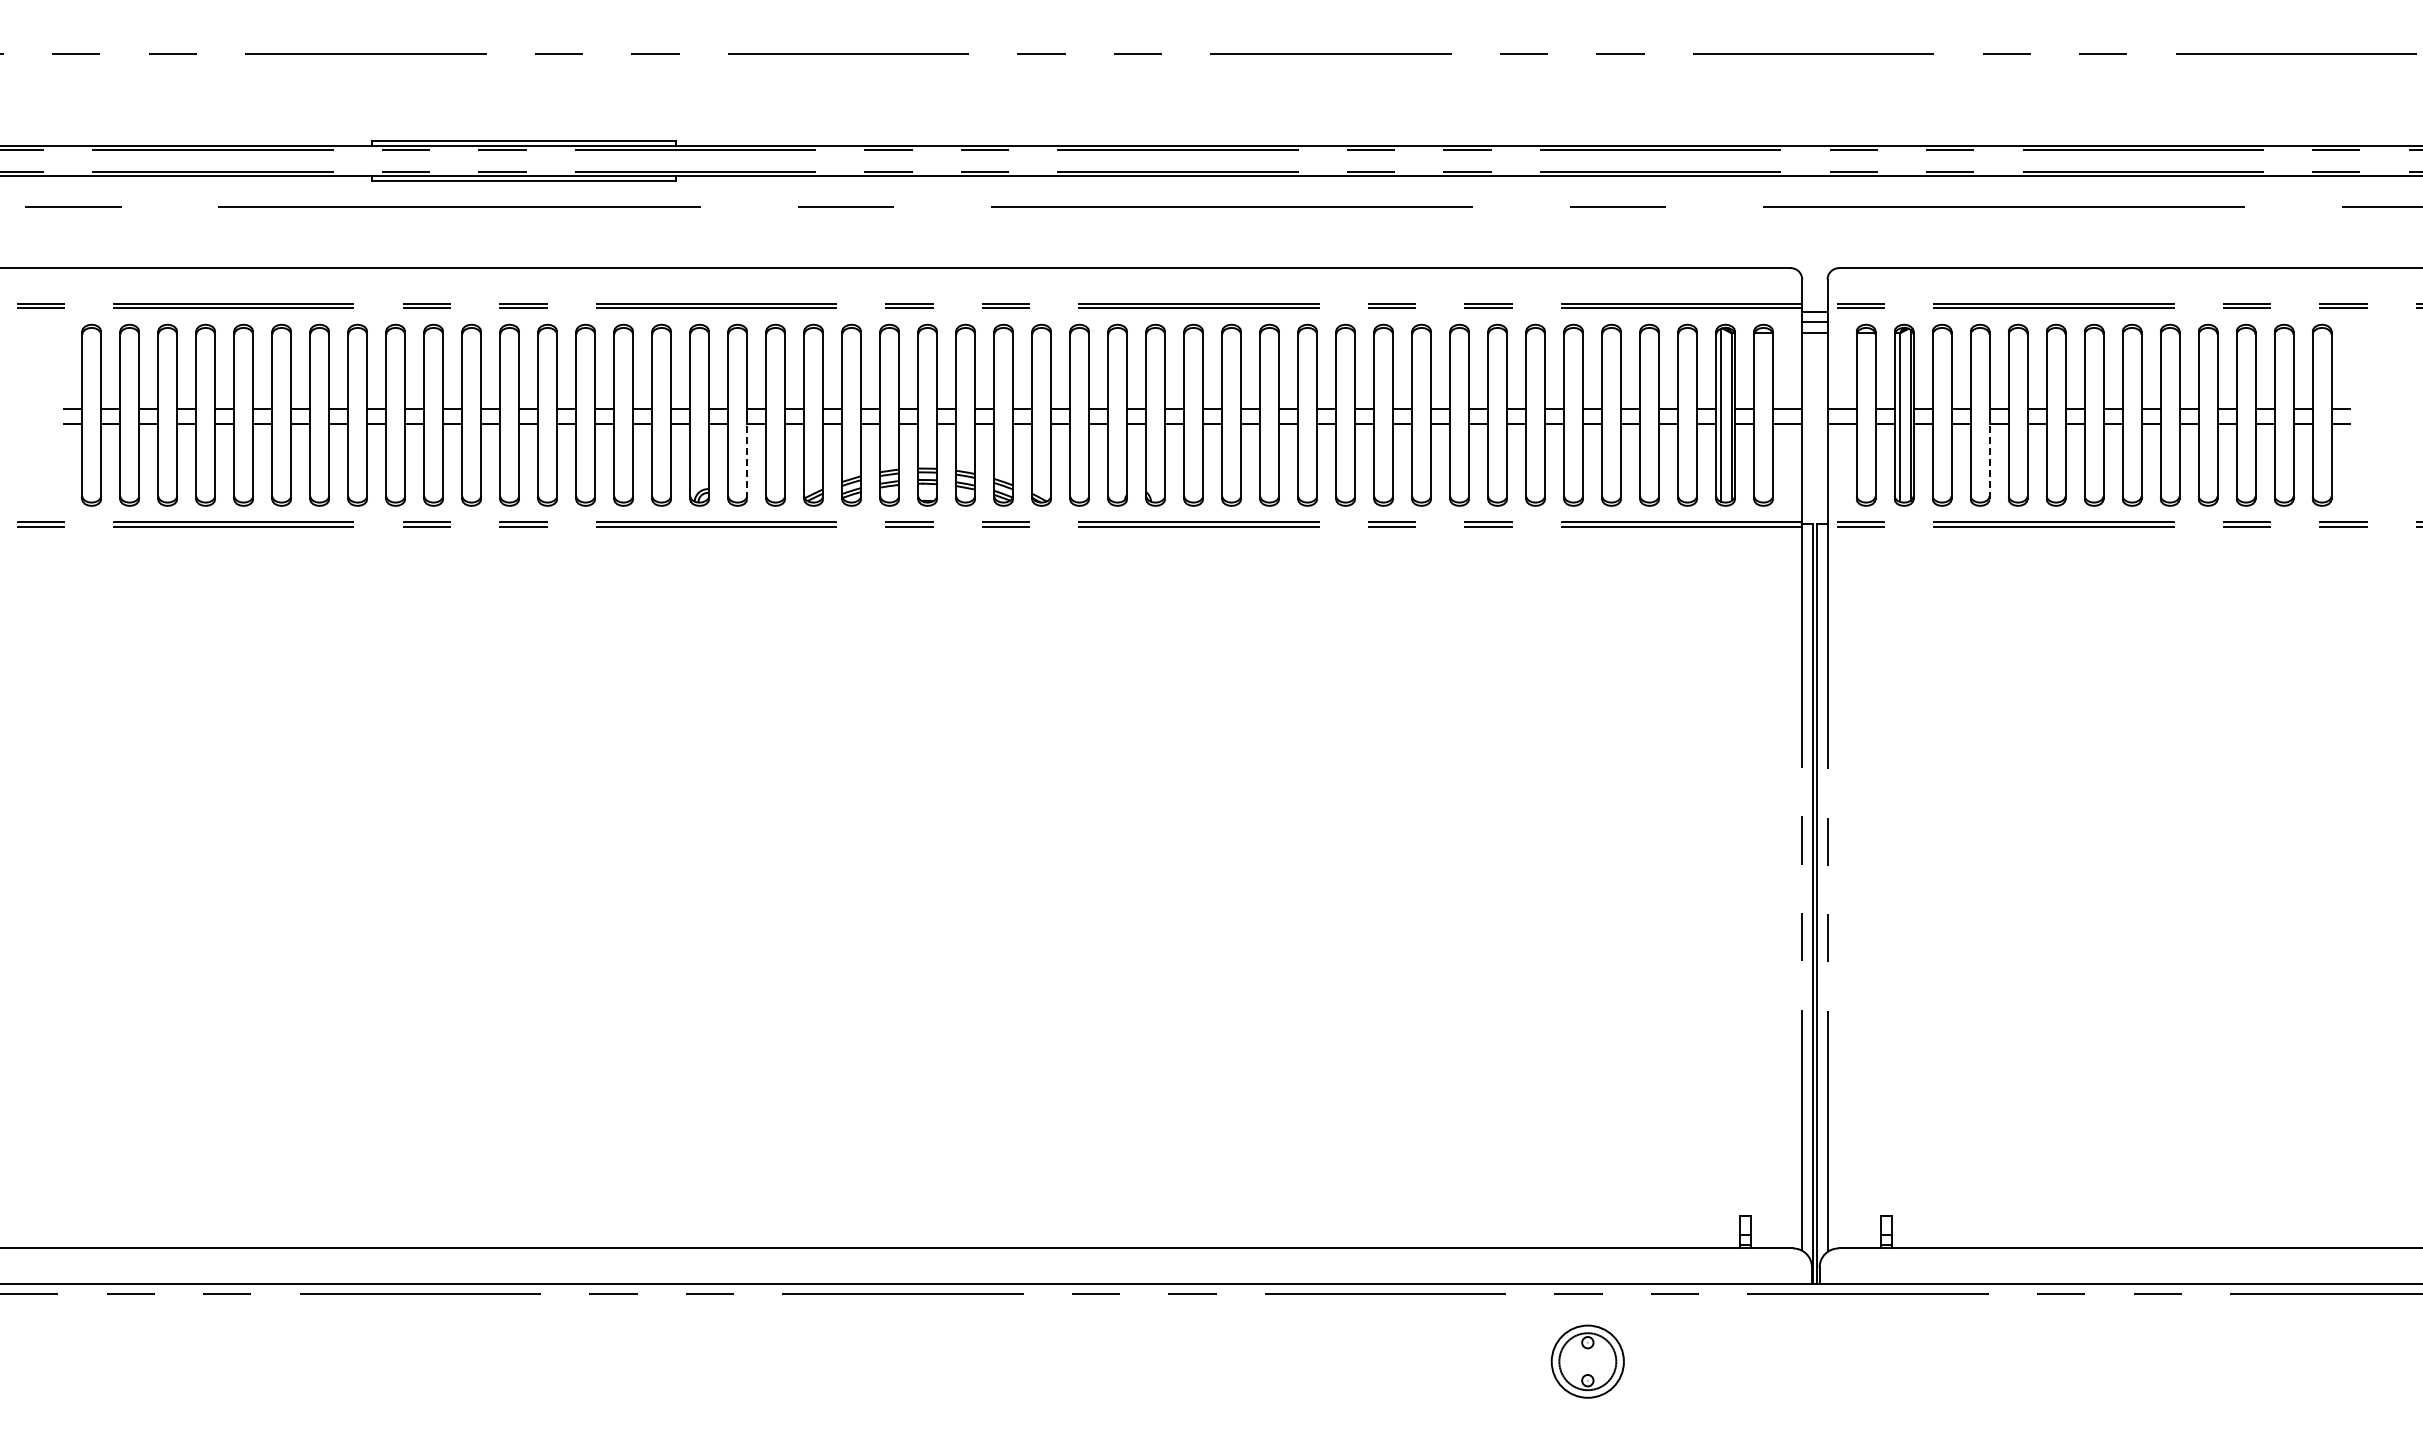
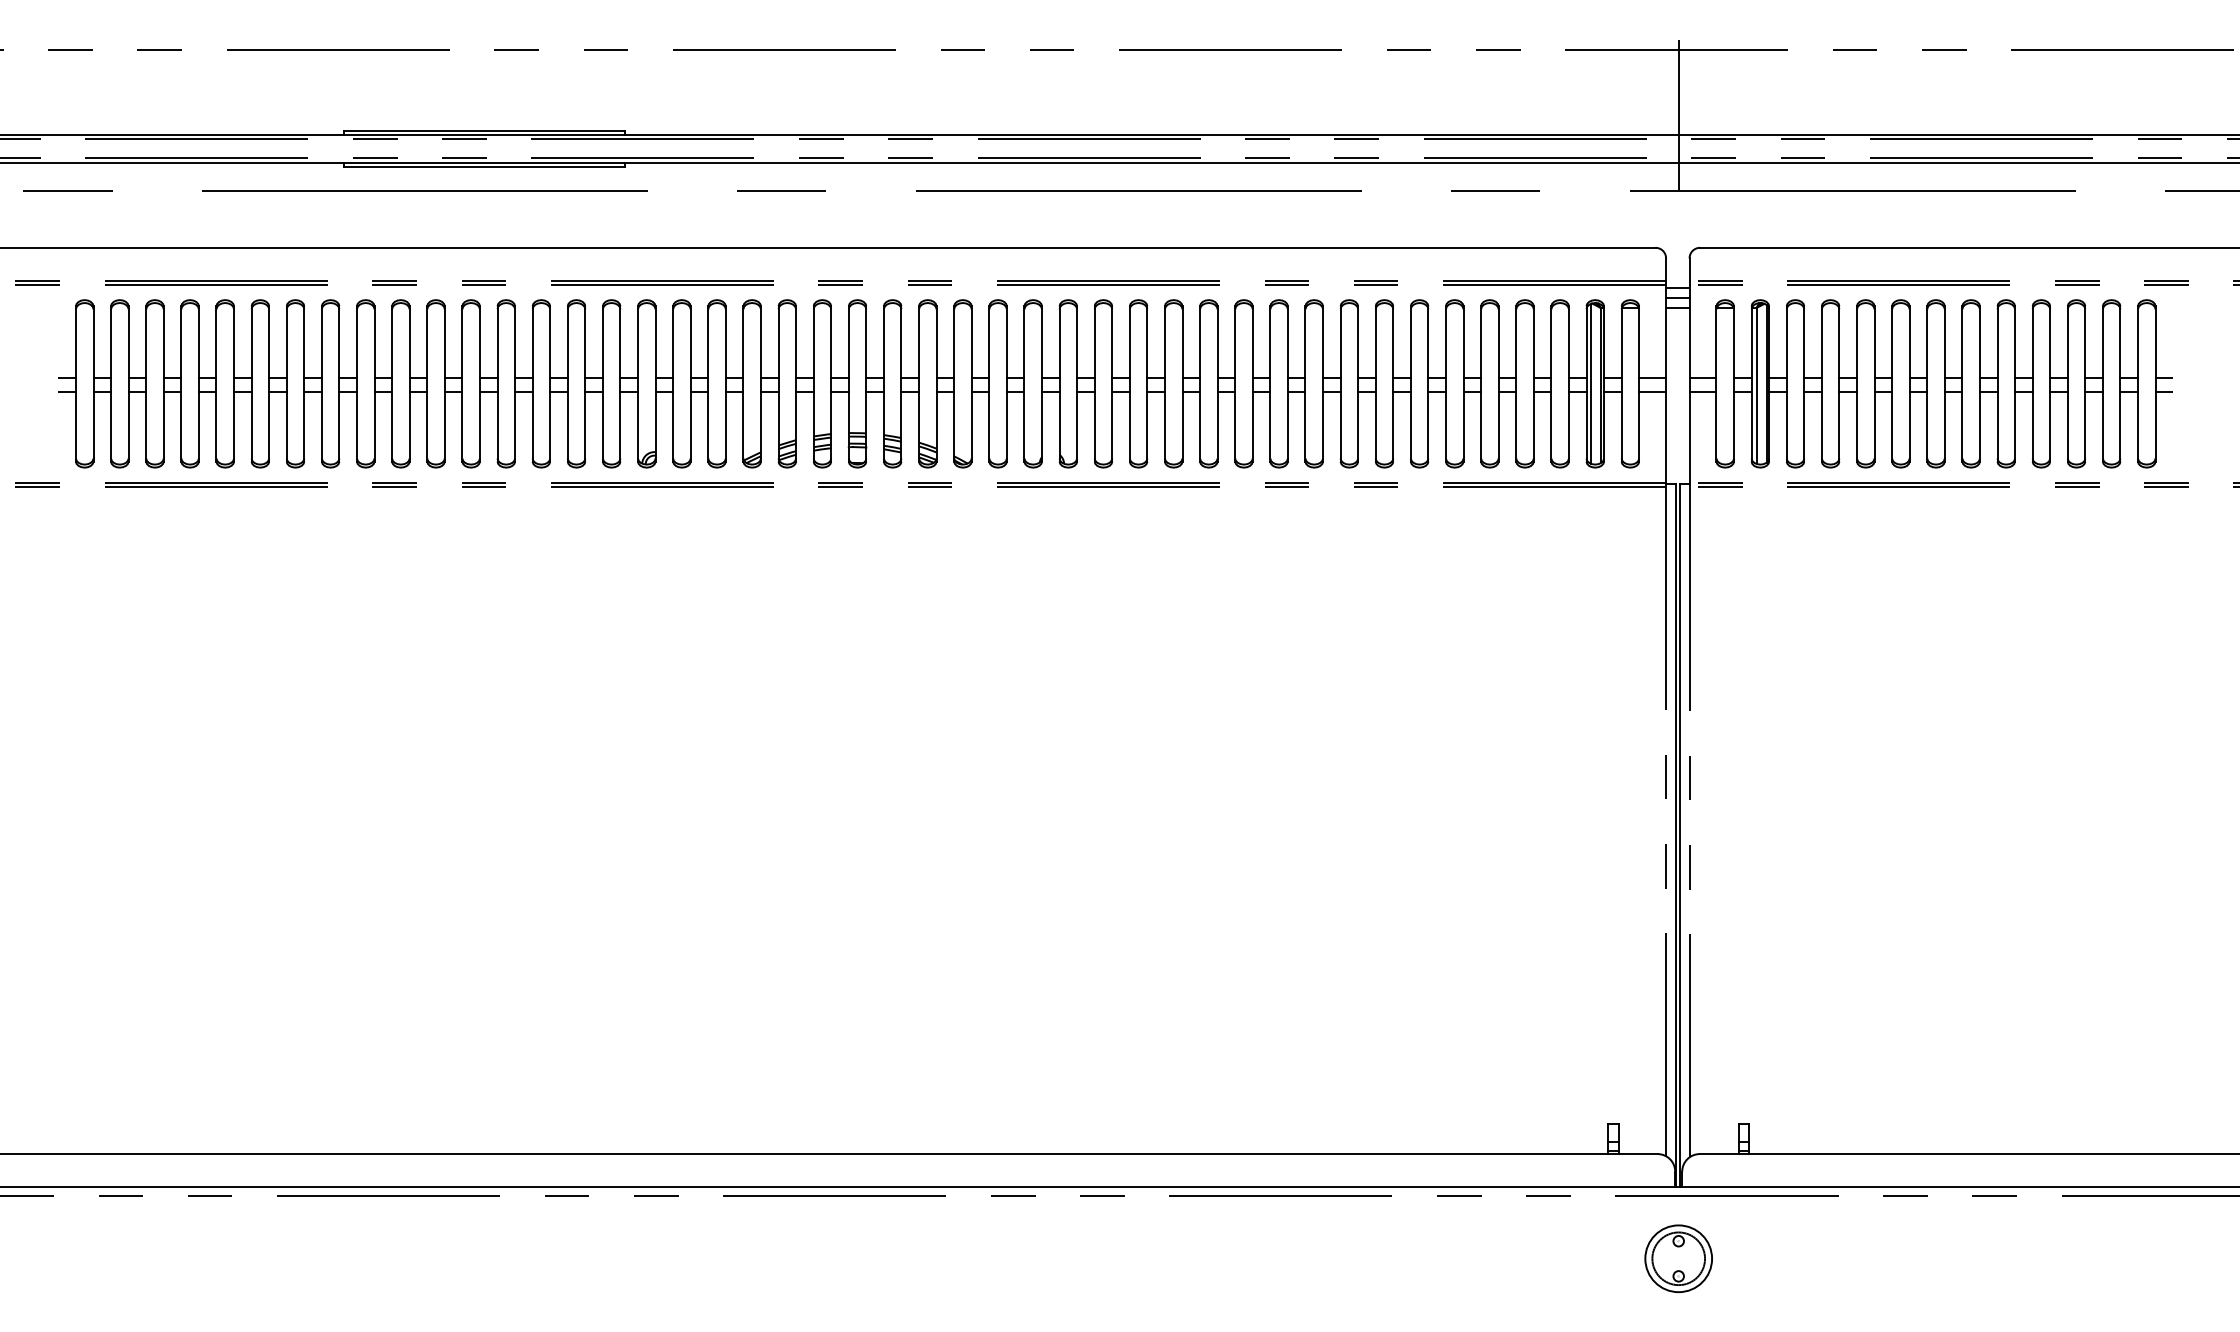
line: (1815, 124) -> (1678, 114), added
line: (747, 461) -> (691, 426), dashed -> solid
line: (1989, 461) -> (1839, 426), dashed -> solid
part: (1587, 1361) -> (1678, 1258), moved

